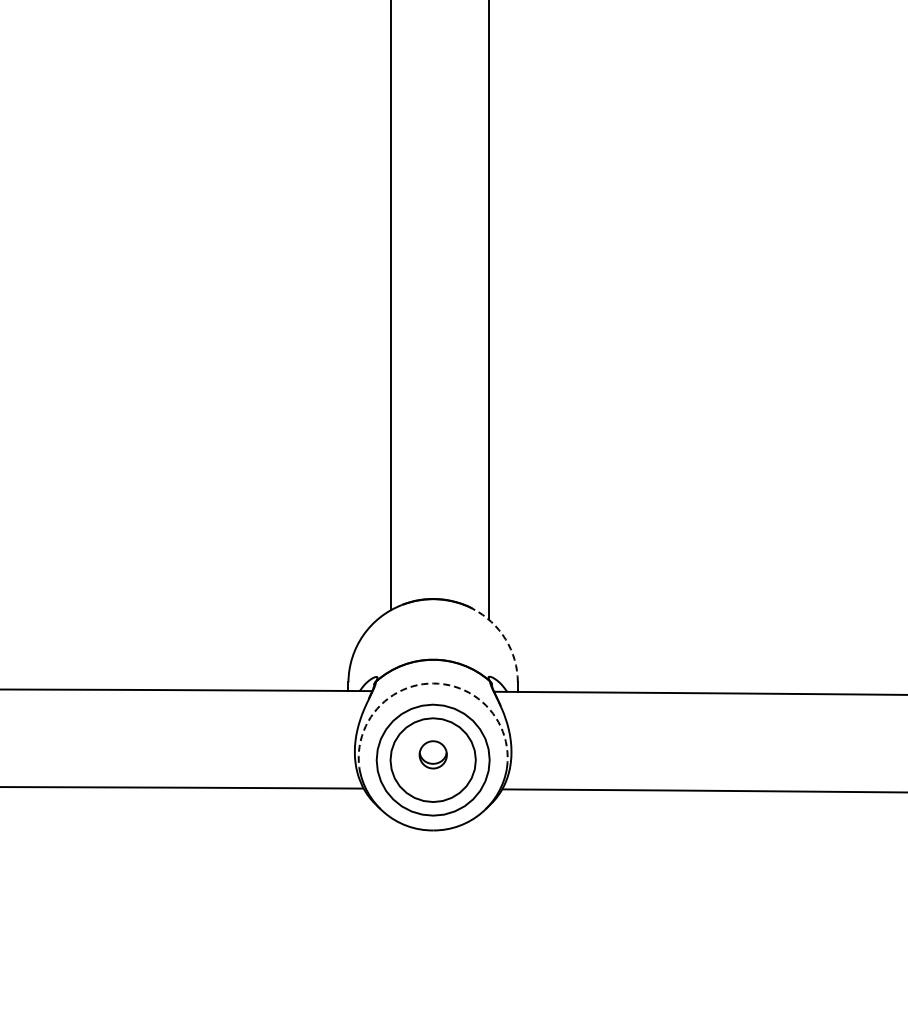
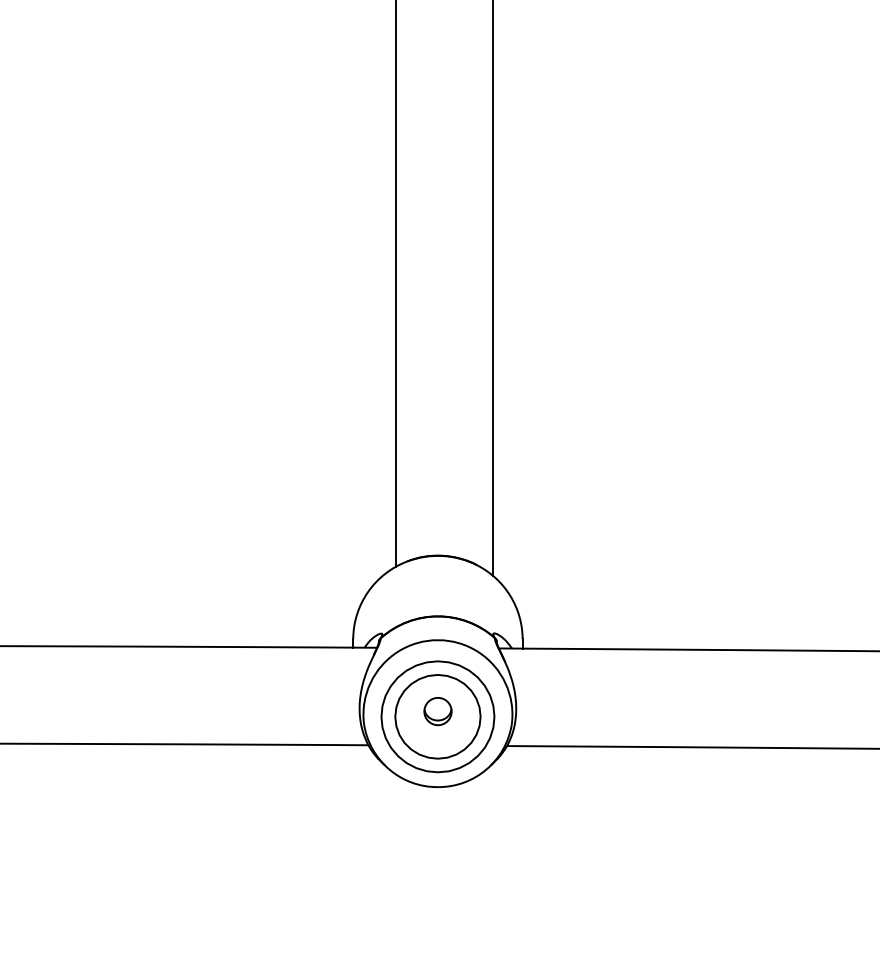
arc: (505, 639) -> (510, 596), dashed -> solid
arc: (433, 683) -> (438, 640), dashed -> solid

